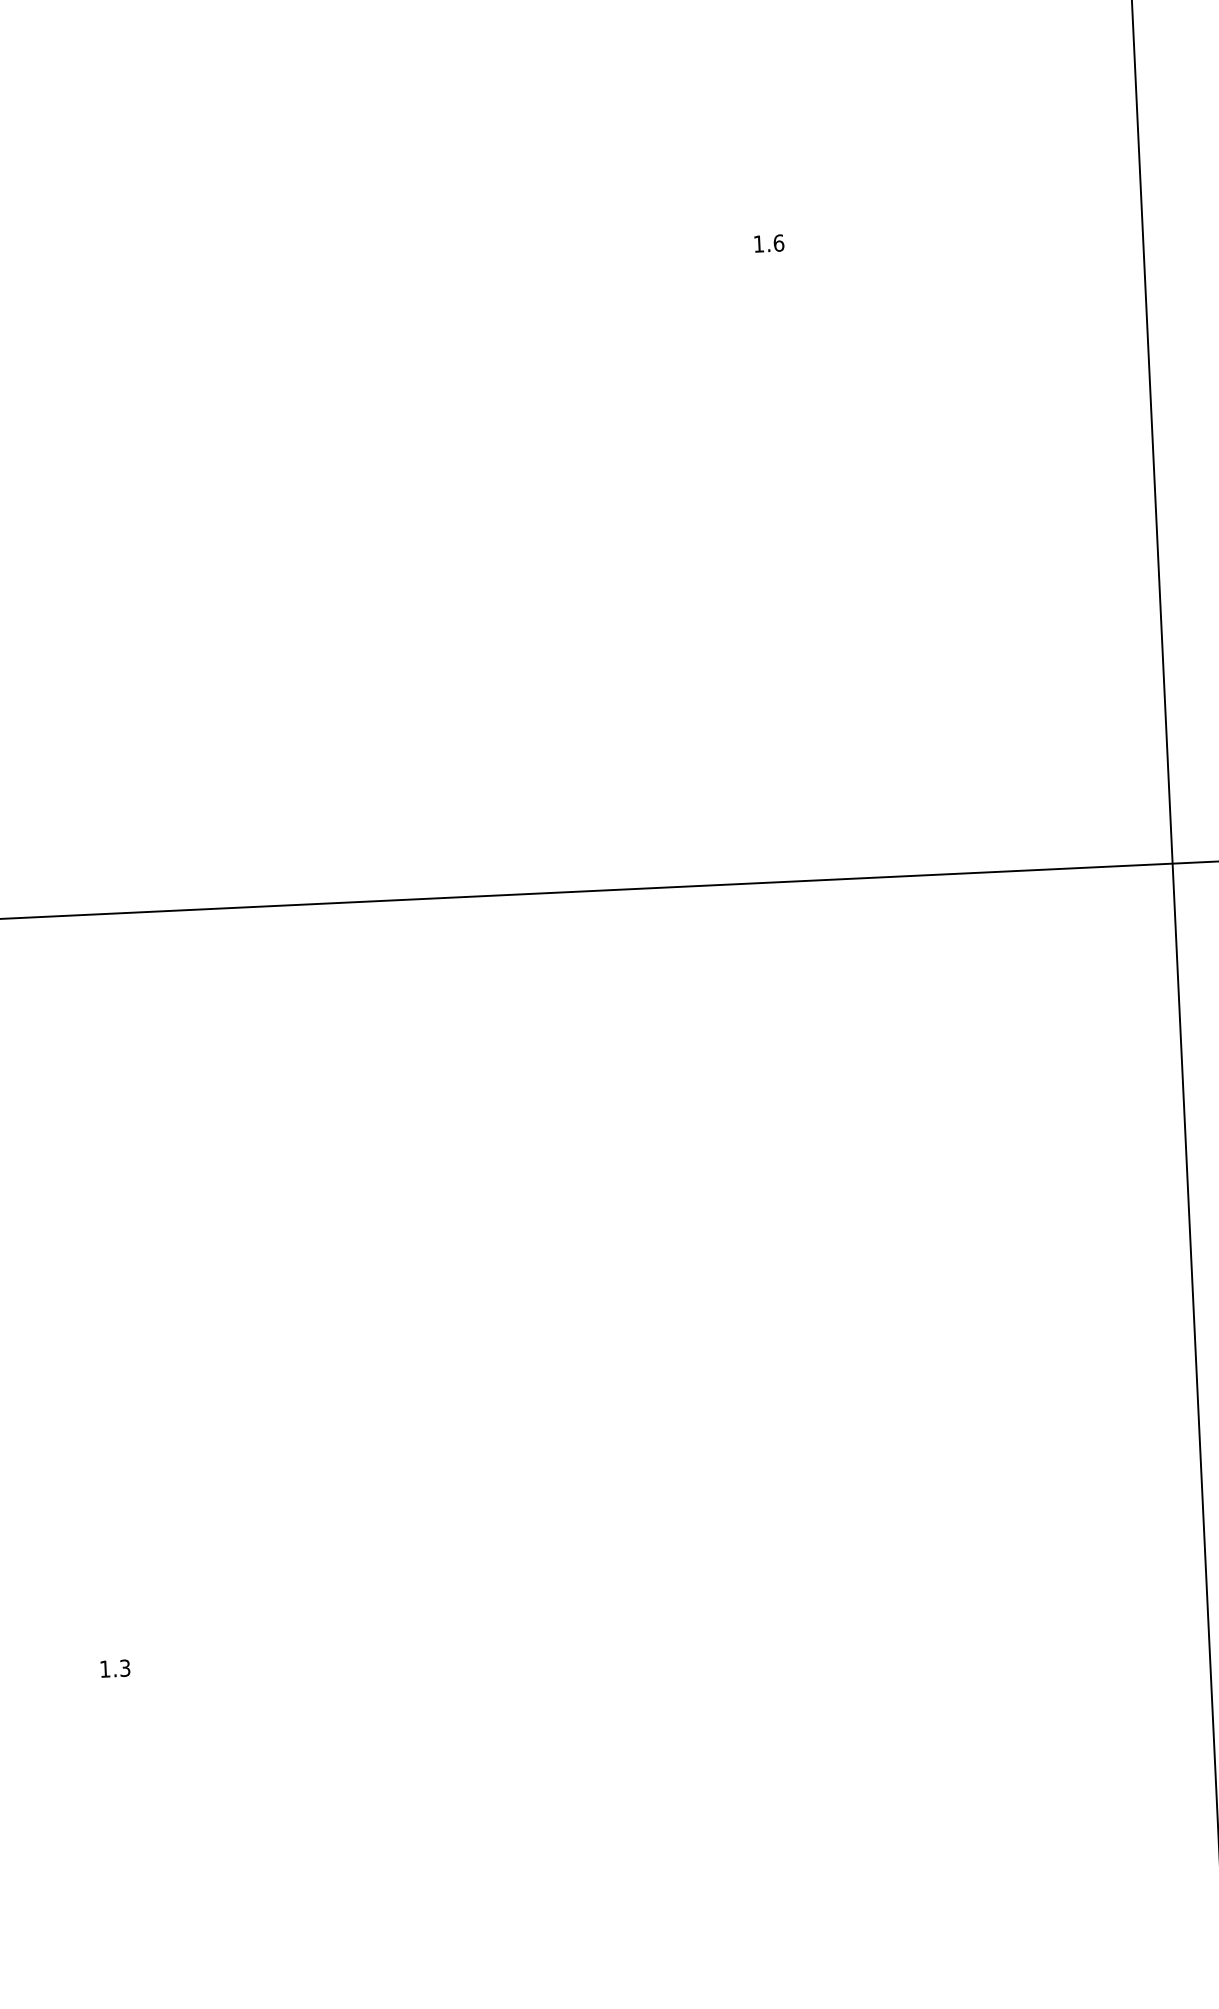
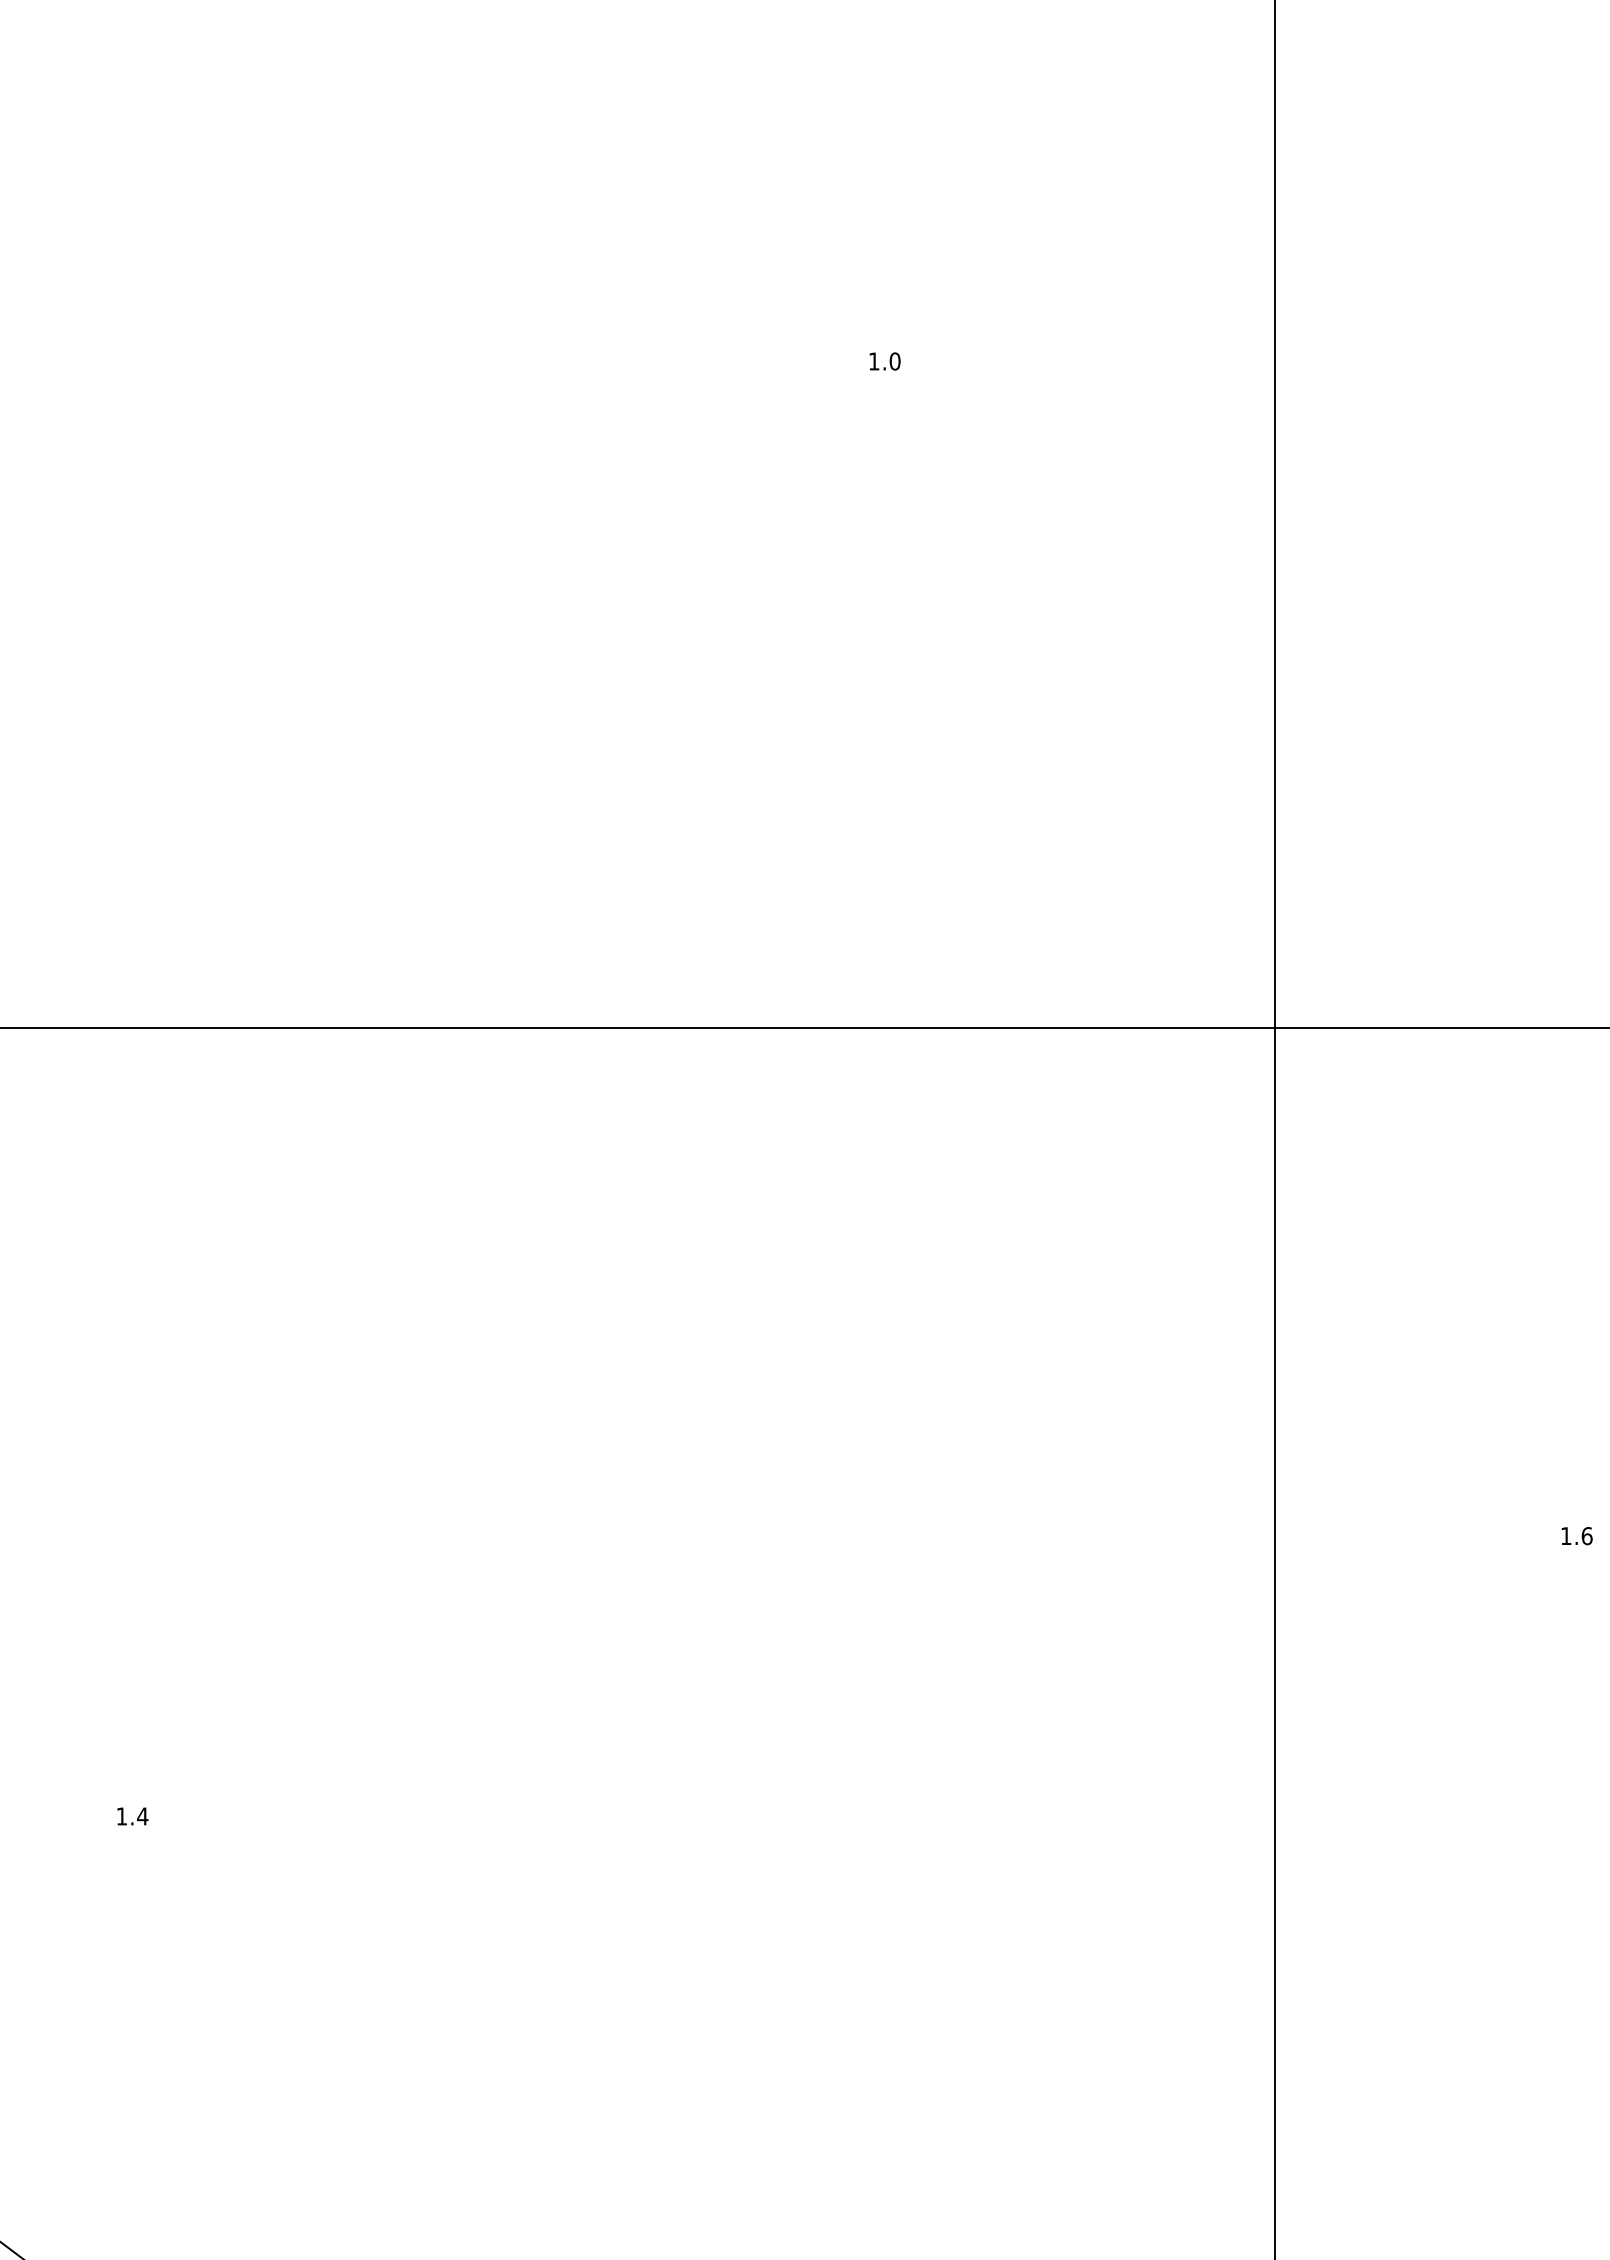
text: (778, 243) -> (894, 361), 1.6 -> 1.0
text: (124, 1668) -> (142, 1816), 1.3 -> 1.4

